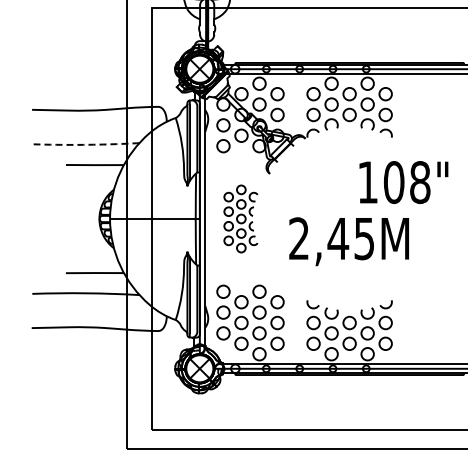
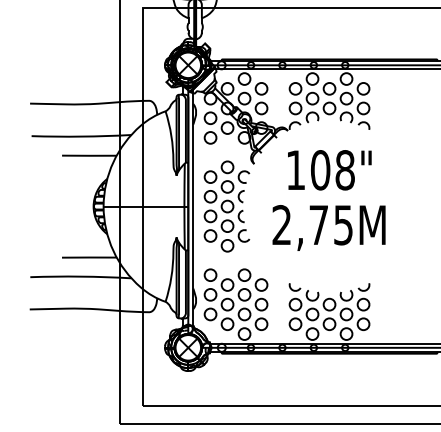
line: (86, 144) -> (81, 136), dashed -> solid
text: (403, 182) -> (329, 170), moved
part: (240, 218) -> (226, 206), size x1.43
text: (338, 238) -> (319, 224), 2,45M -> 2,75M

